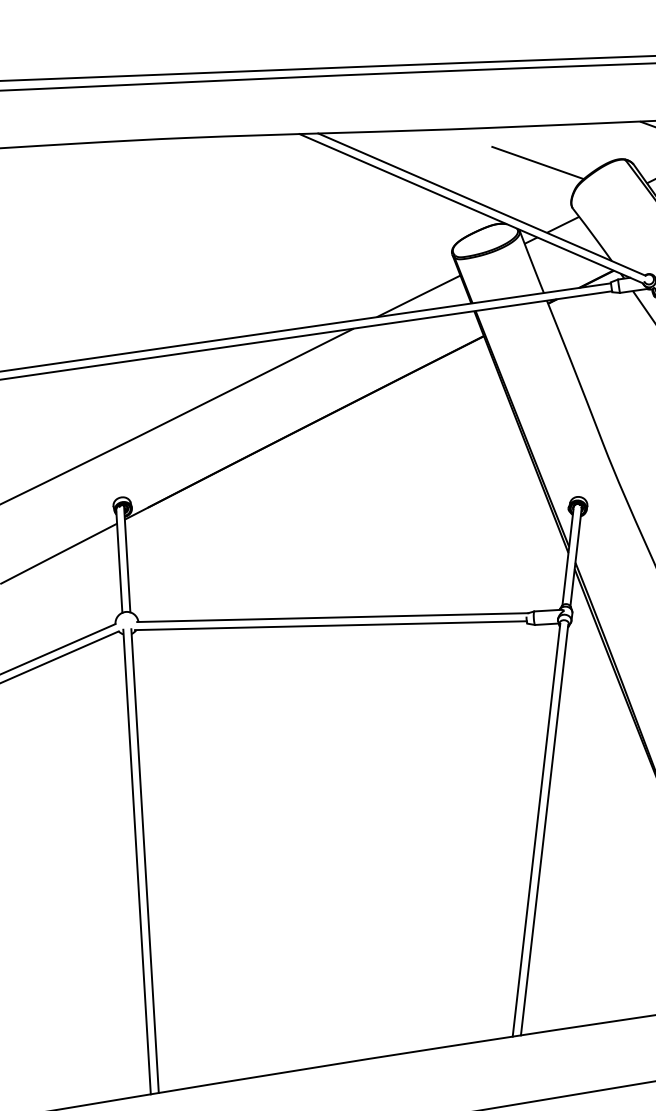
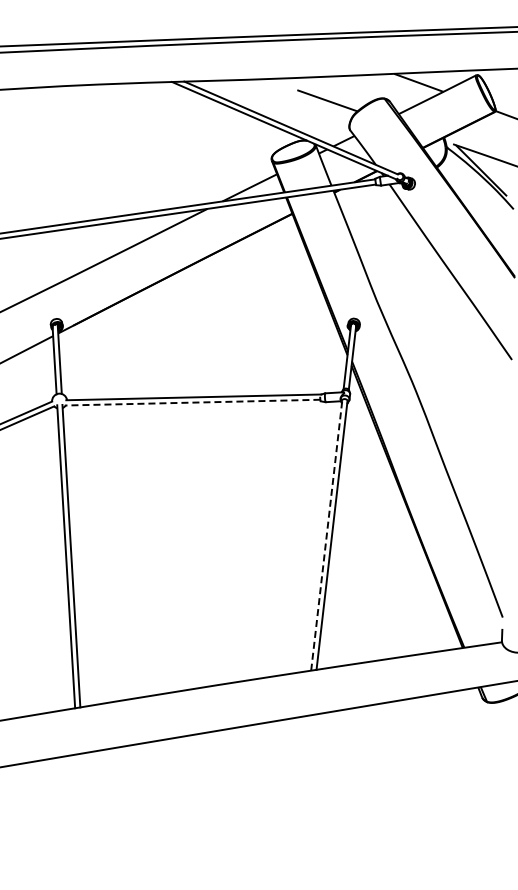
line: (330, 625) -> (192, 402), solid -> dashed
line: (536, 830) -> (326, 536), solid -> dashed

